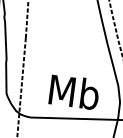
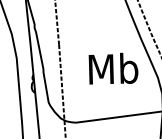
text: (74, 91) -> (113, 68), moved

